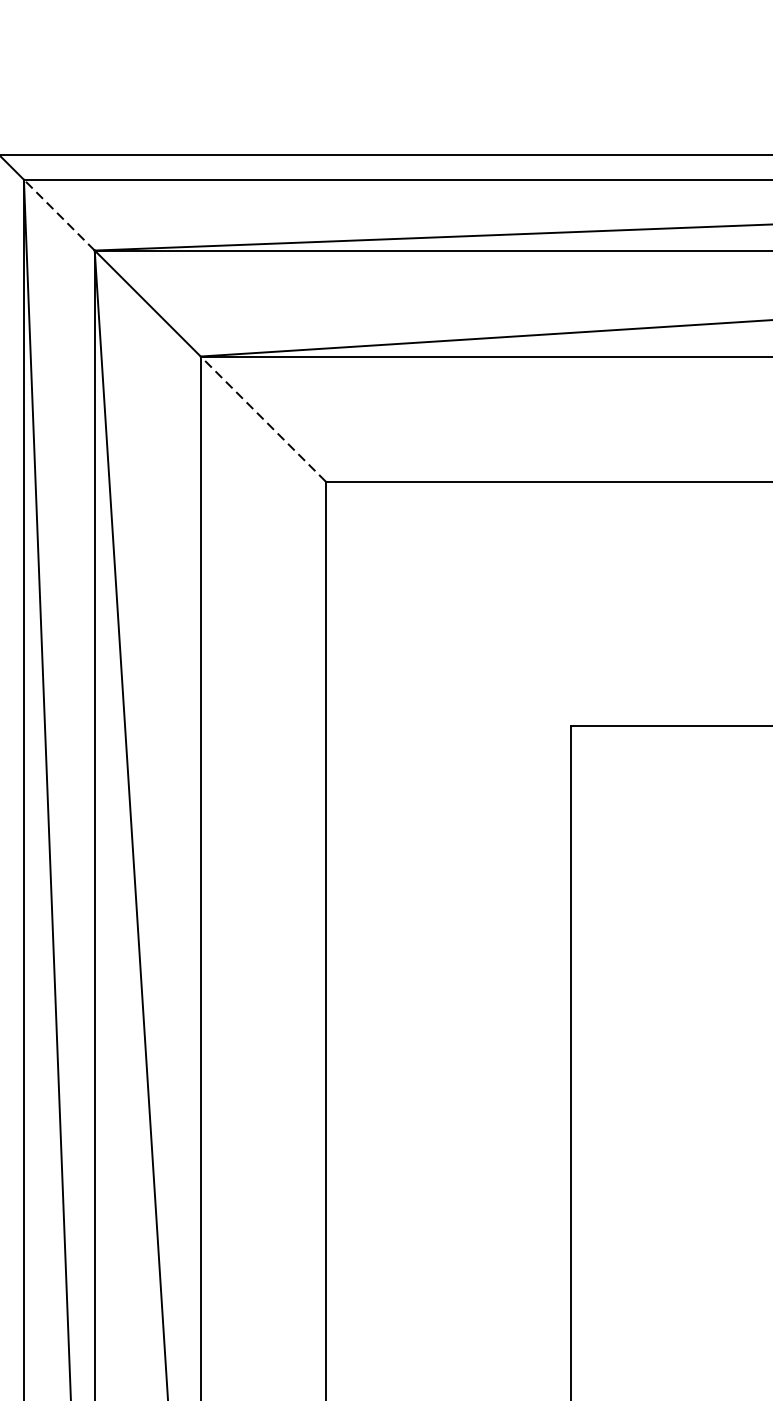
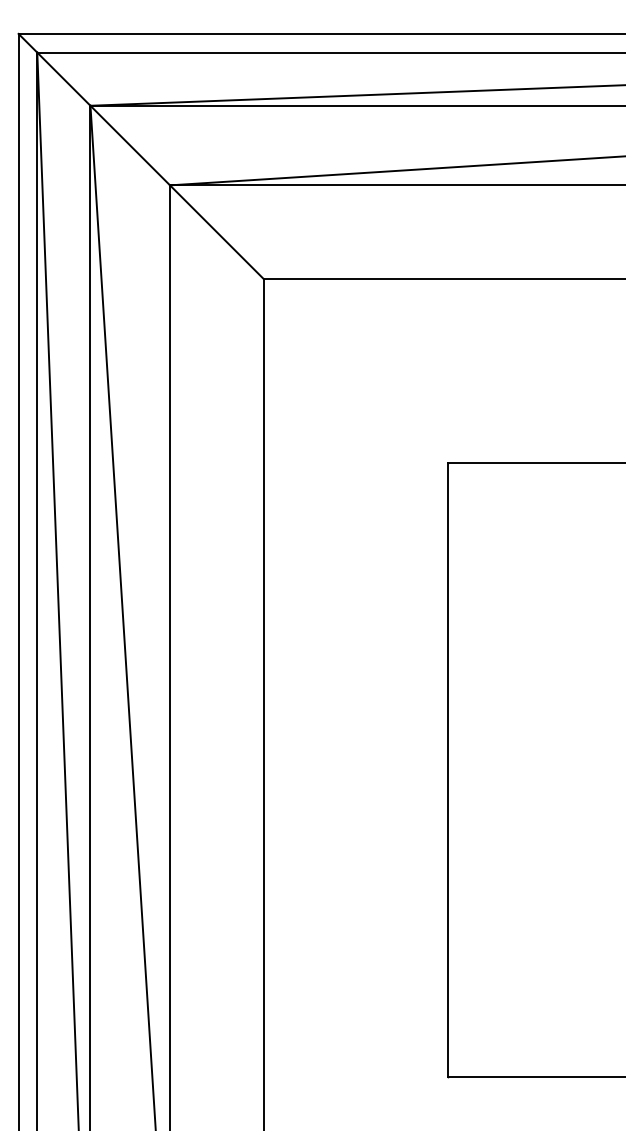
line: (58, 215) -> (63, 79), dashed -> solid
line: (262, 417) -> (216, 231), dashed -> solid

